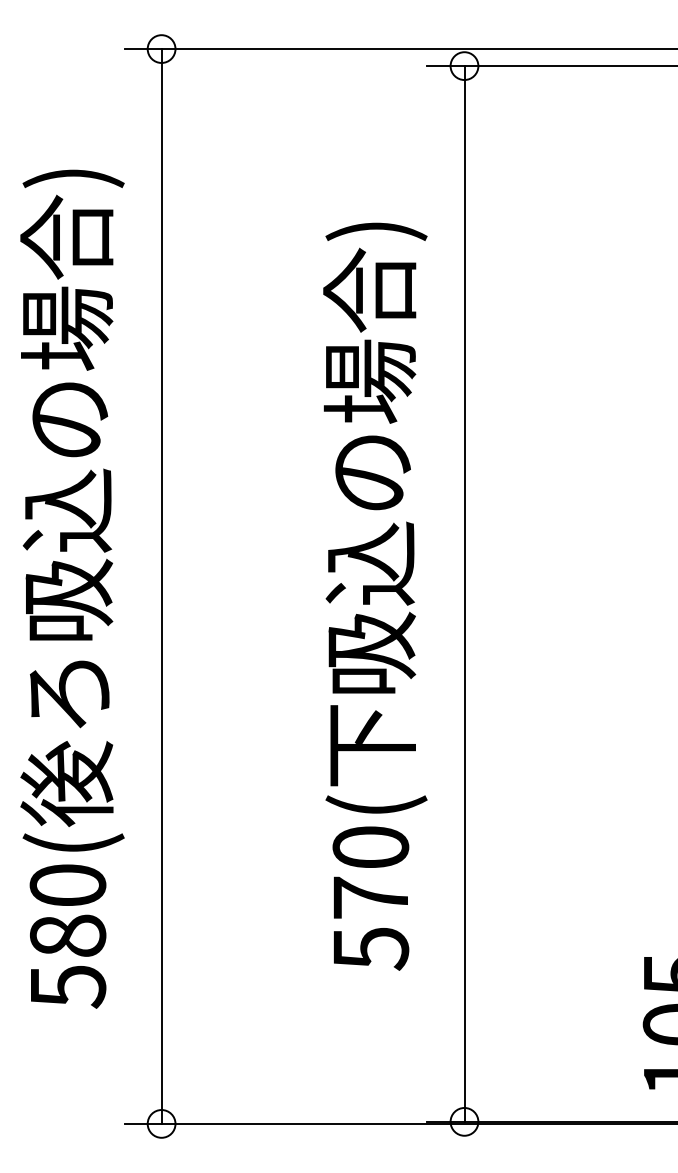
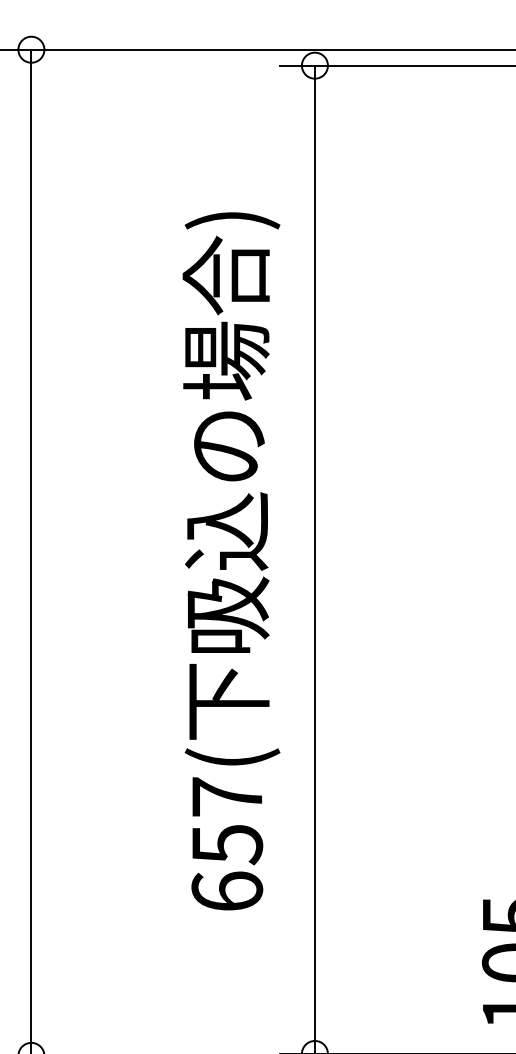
text: (370, 898) -> (226, 844), 570( -> 657(

